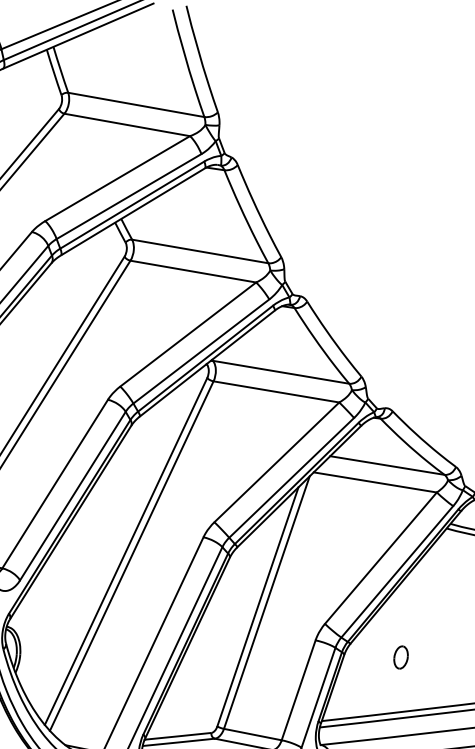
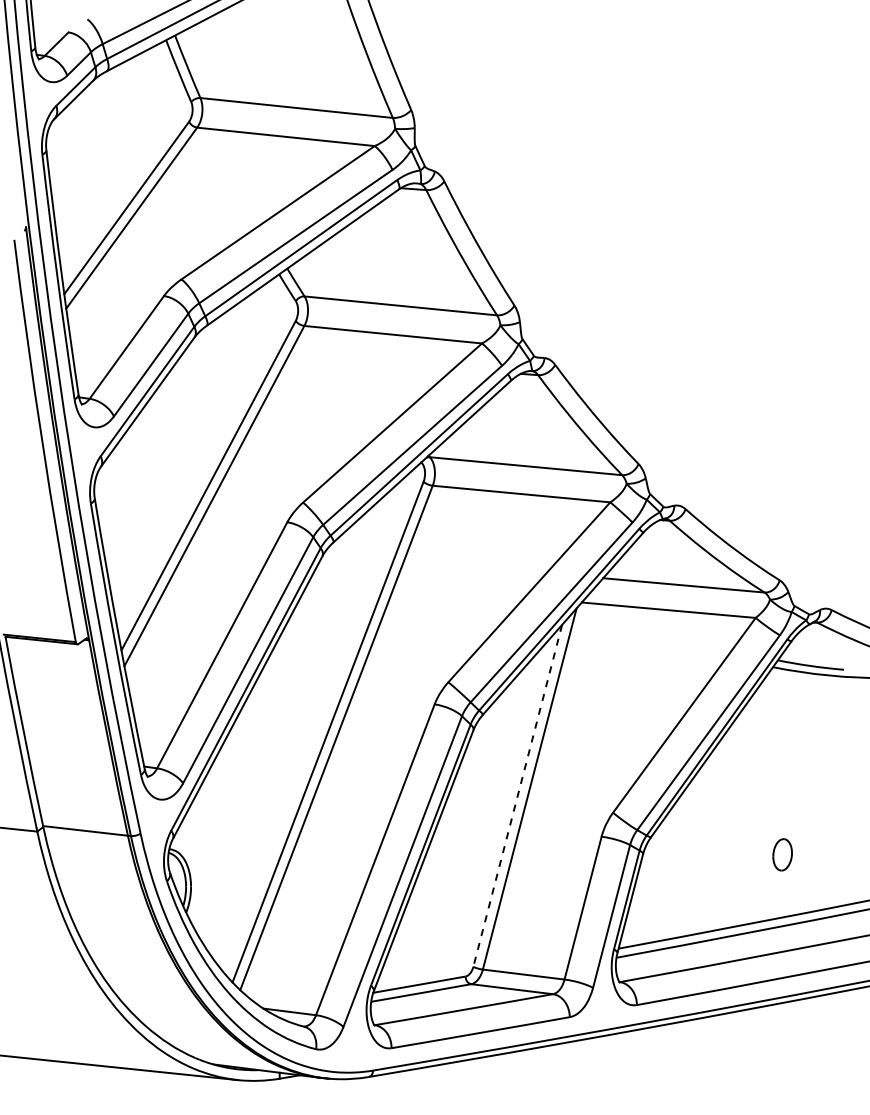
line: (257, 606) -> (517, 795), solid -> dashed
part: (400, 657) -> (782, 854), moved

